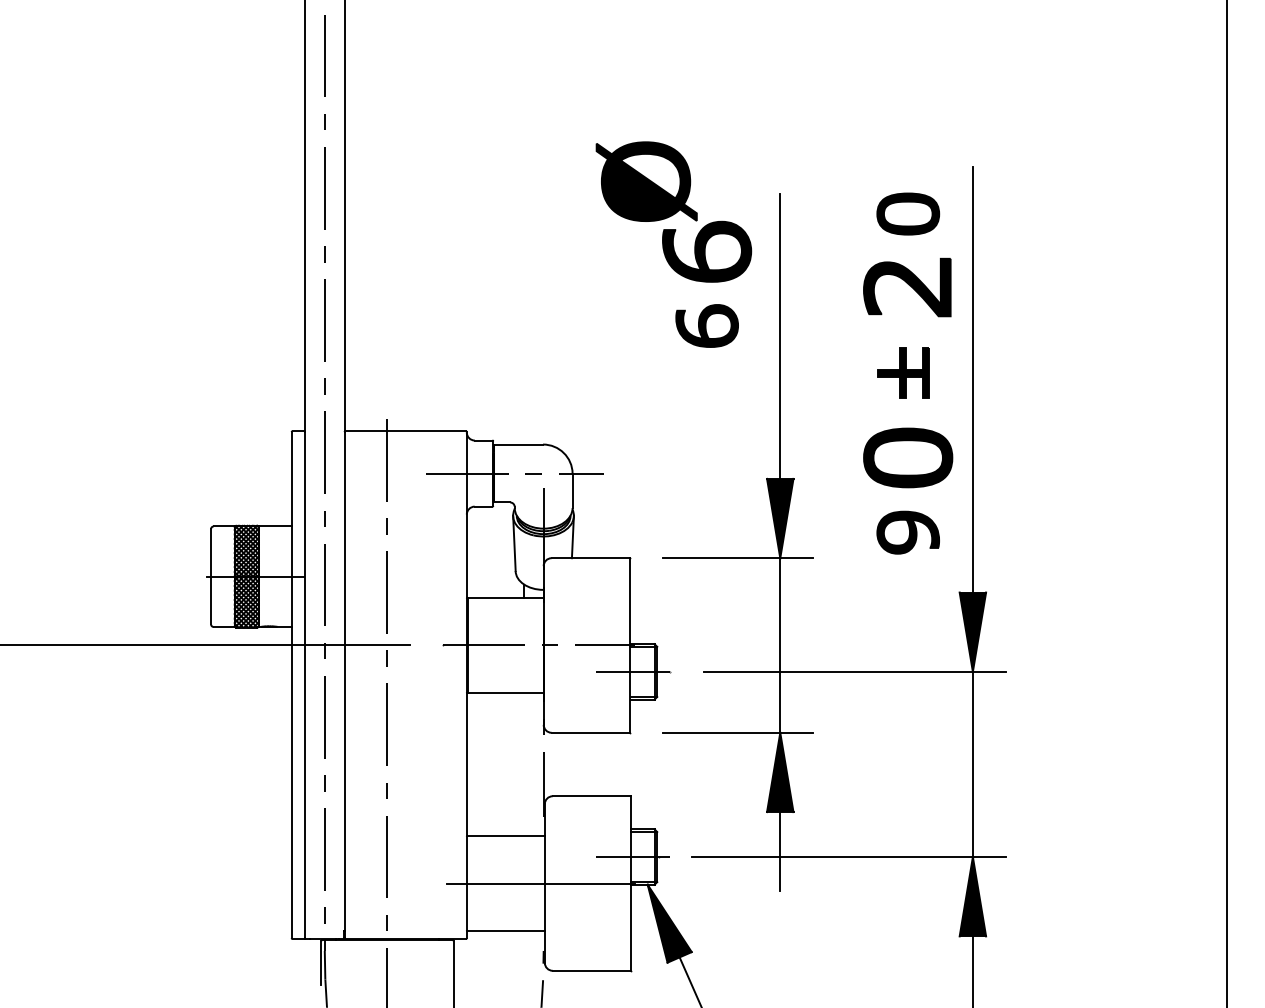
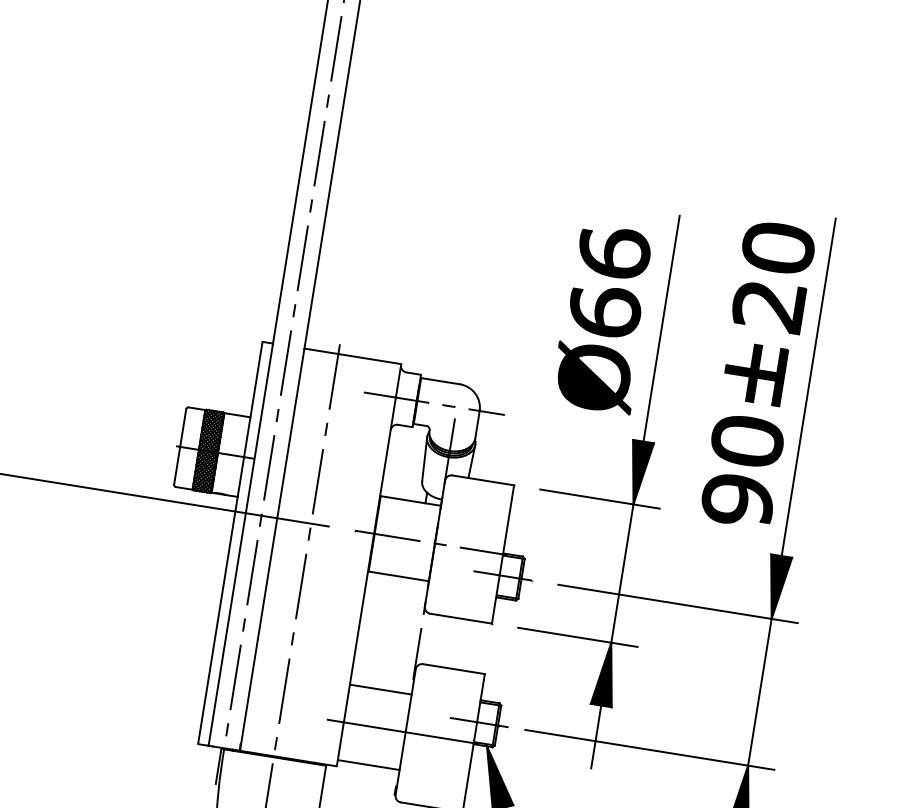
part: (646, 181) -> (594, 377), moved
part: (908, 213) -> (778, 247), size x1.43
part: (707, 325) -> (605, 310), size x1.43
part: (903, 373) -> (754, 373), size x1.43
part: (908, 532) -> (738, 500), size x1.43

